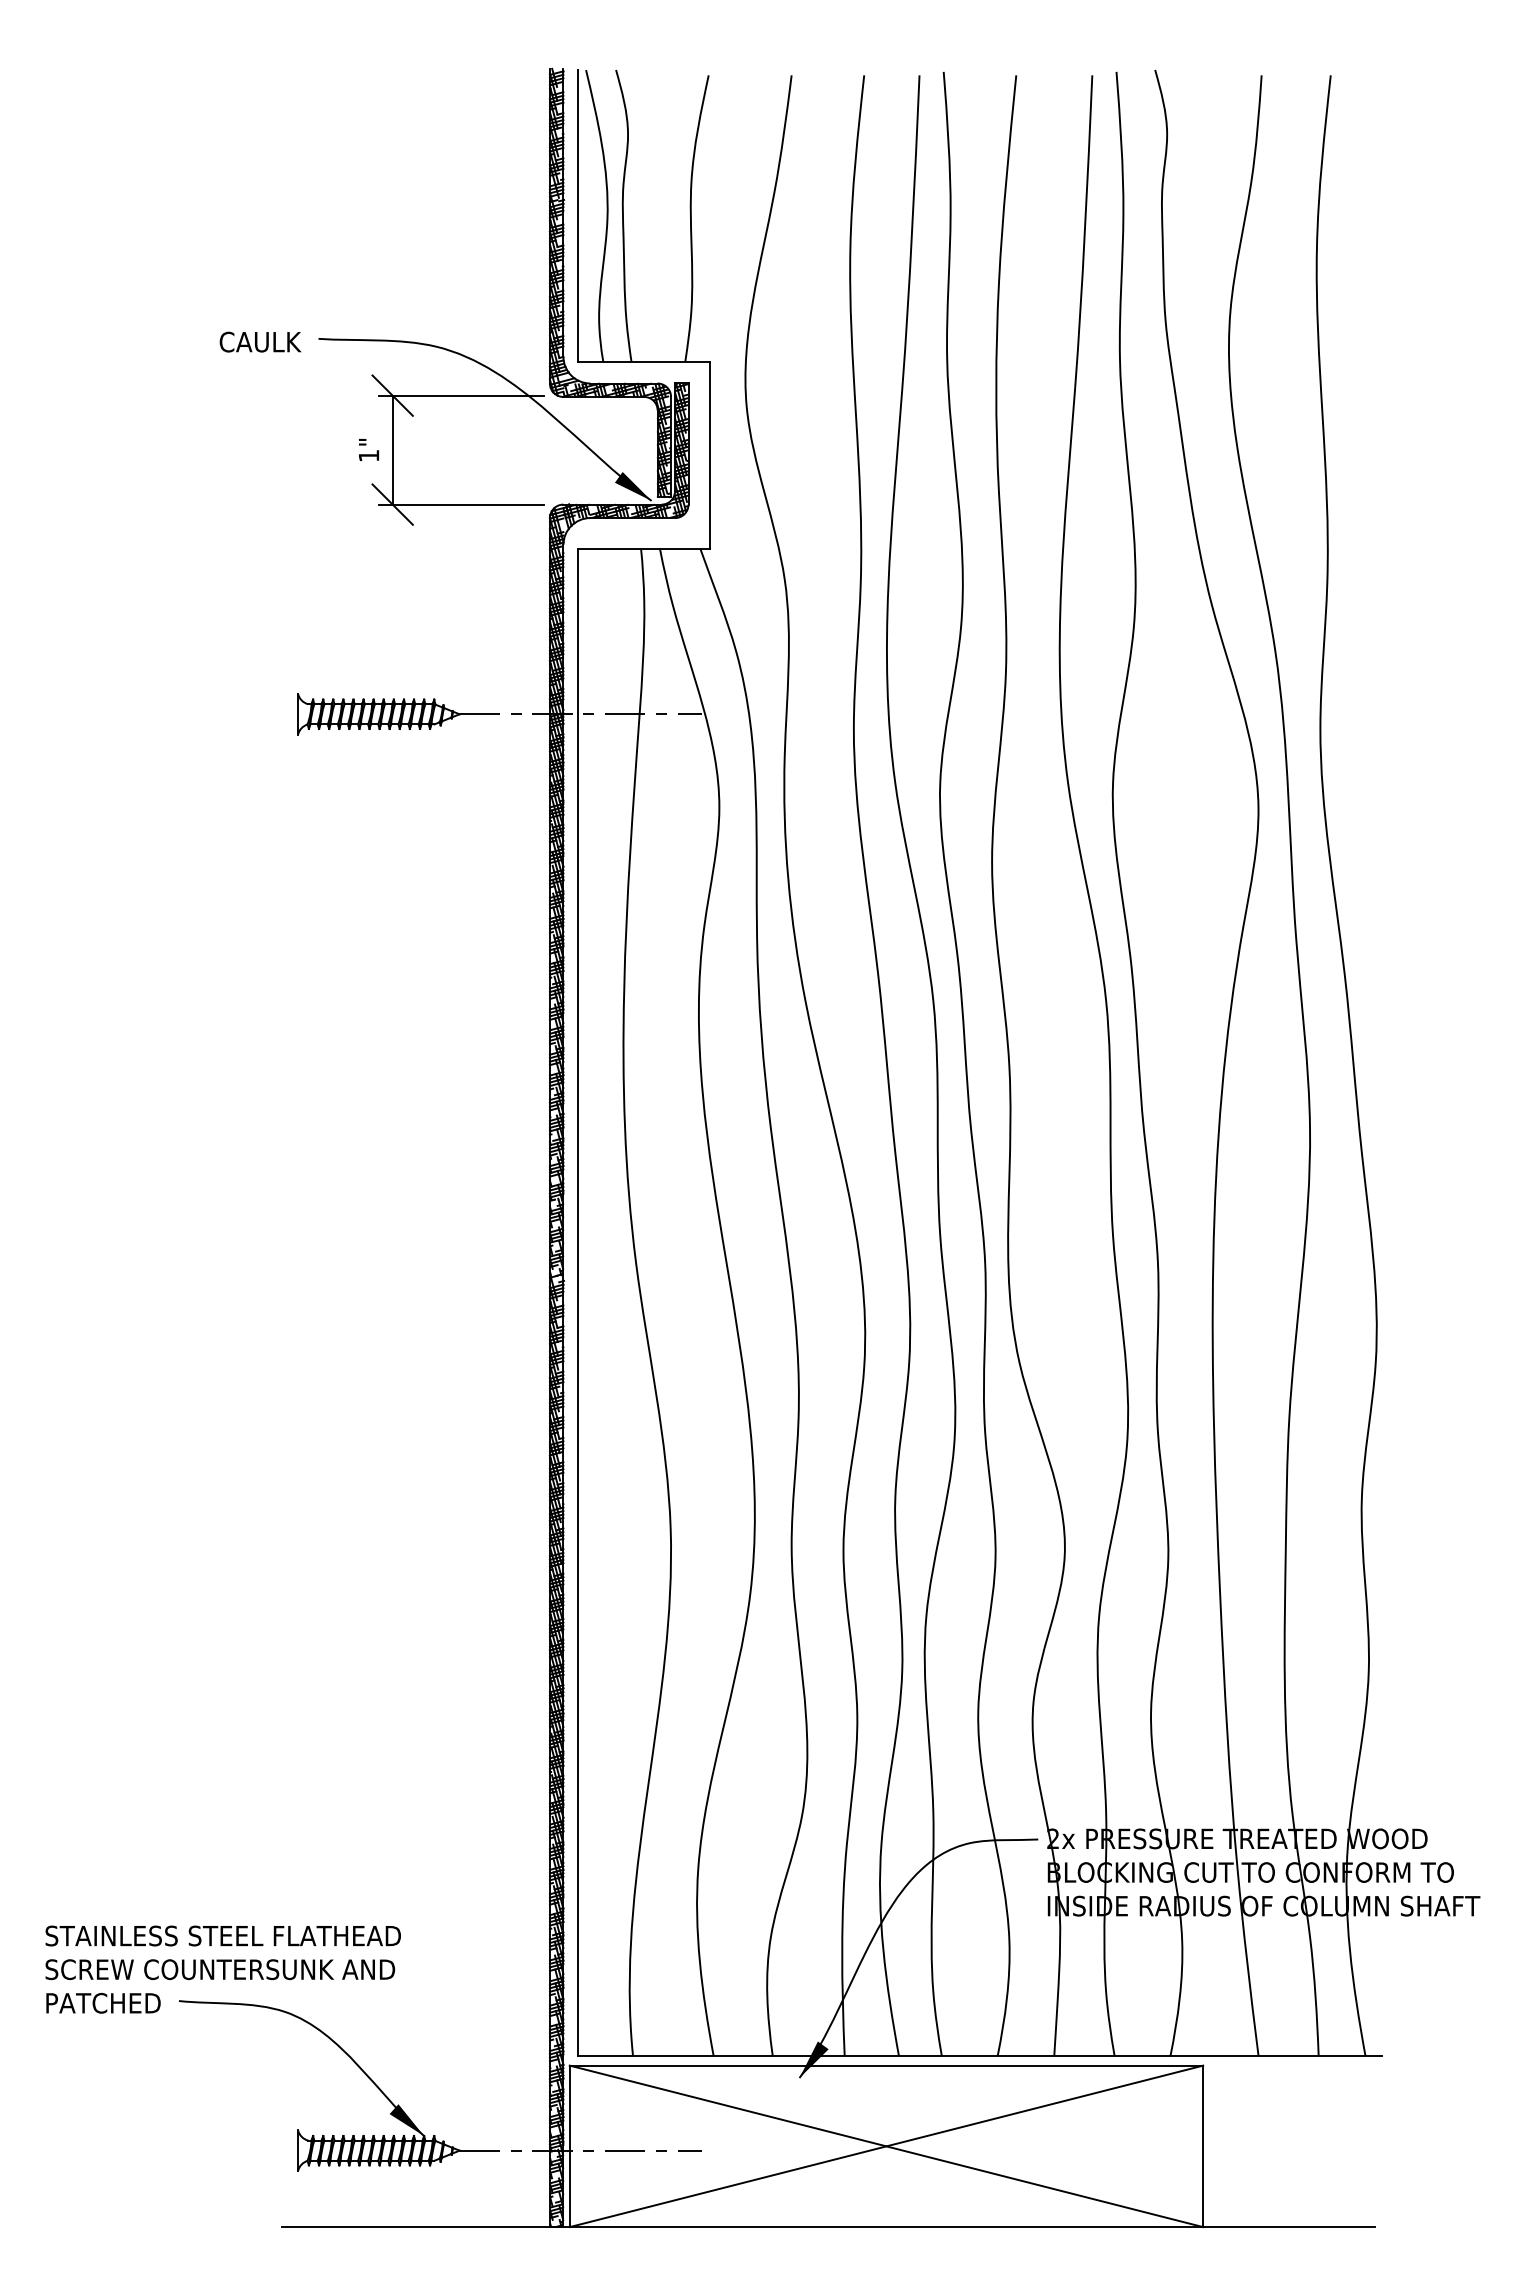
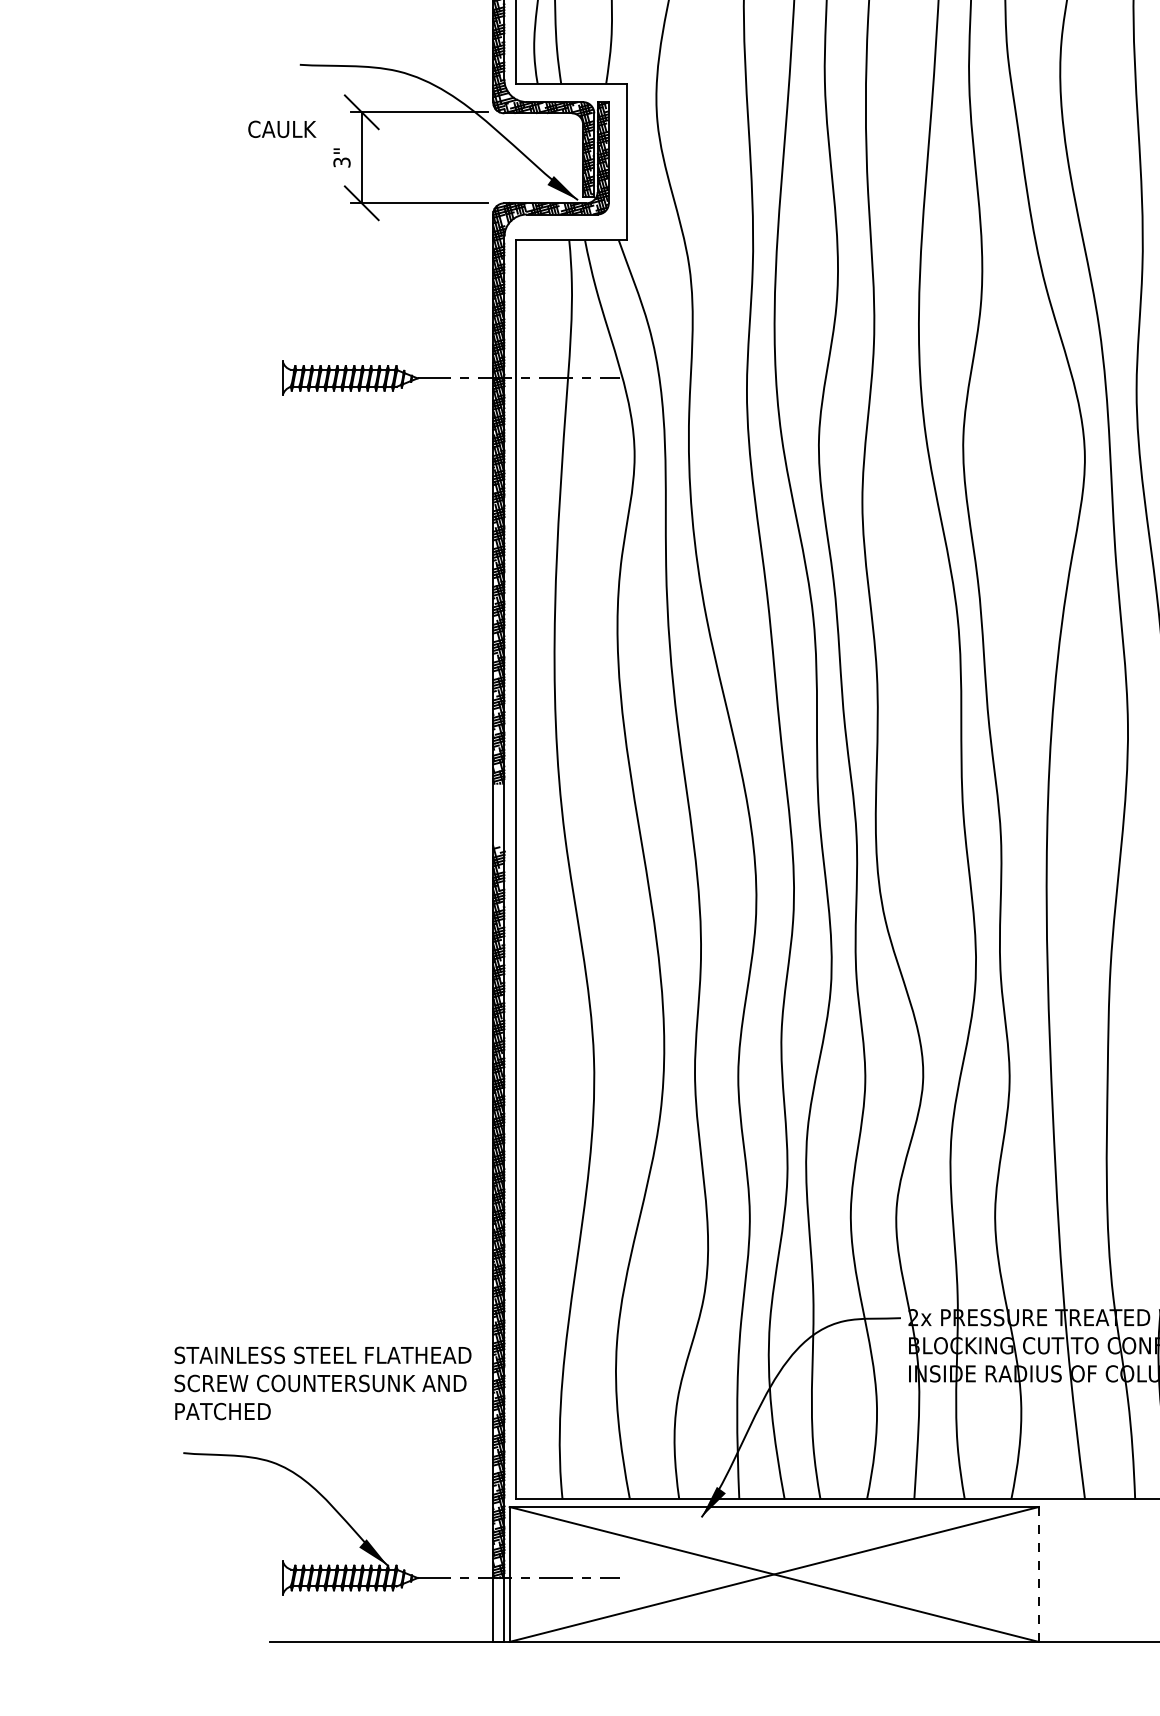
text: (260, 341) -> (282, 128), moved
text: (368, 455) -> (341, 162), 1" -> 3"
hatch: (556, 1237) -> (498, 815), removed
text: (222, 1969) -> (322, 1383), moved
line: (1203, 2146) -> (1038, 1574), solid -> dashed
hatch: (556, 2188) -> (498, 1609), removed

